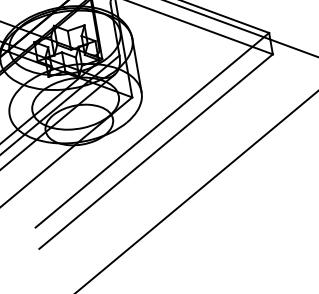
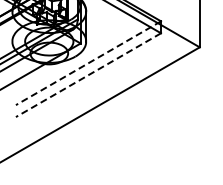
line: (152, 130) -> (88, 63), solid -> dashed
line: (156, 152) -> (88, 75), solid -> dashed

